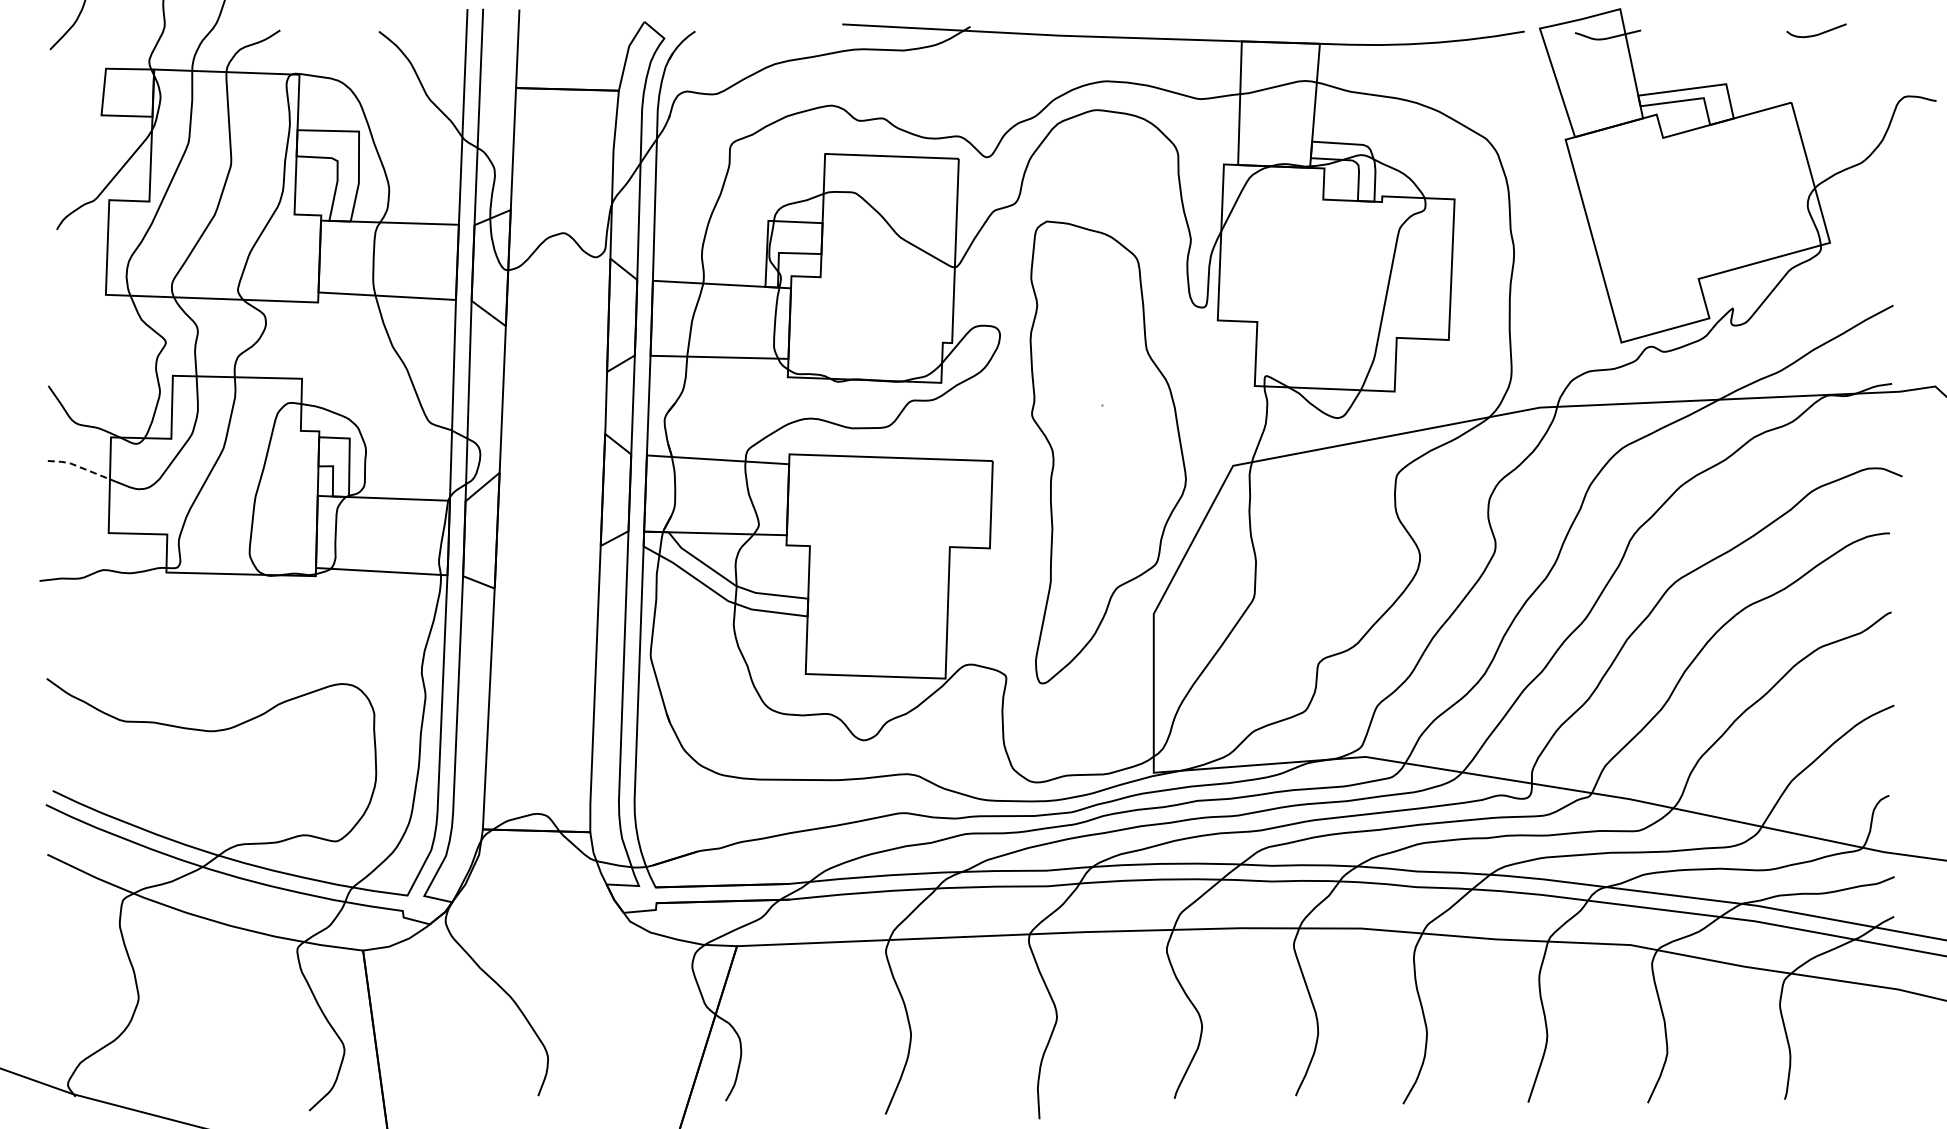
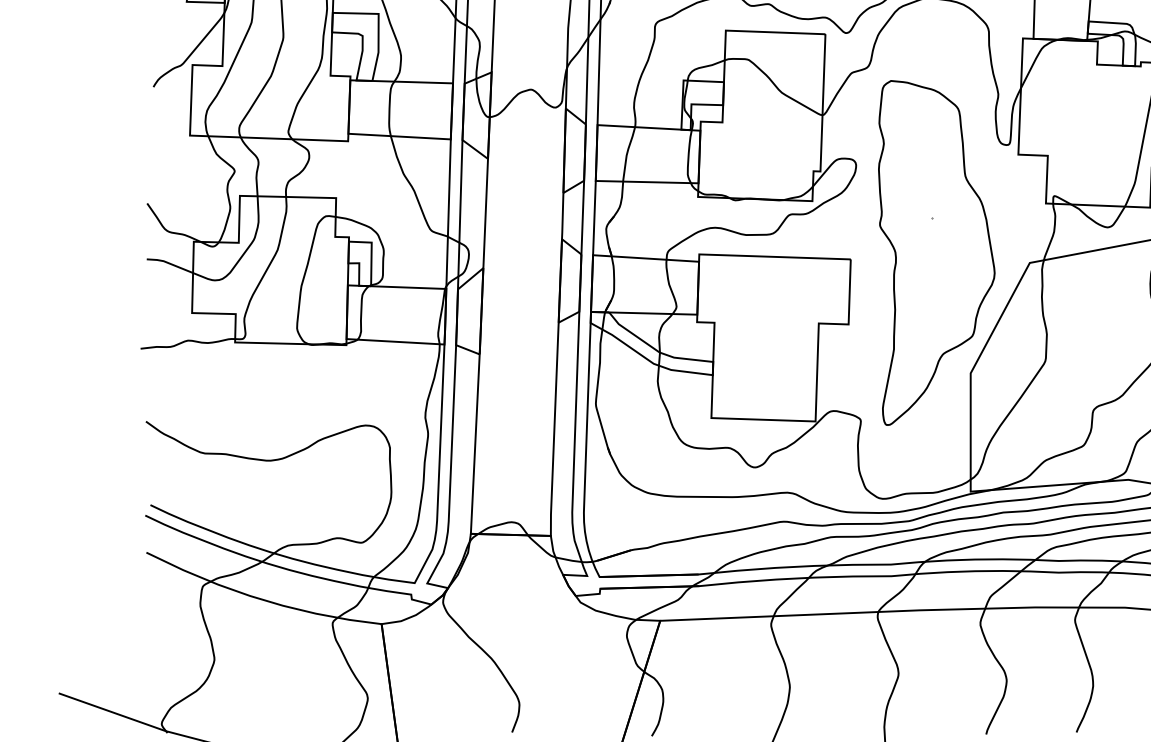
line: (78, 466) -> (169, 263), dashed -> solid

